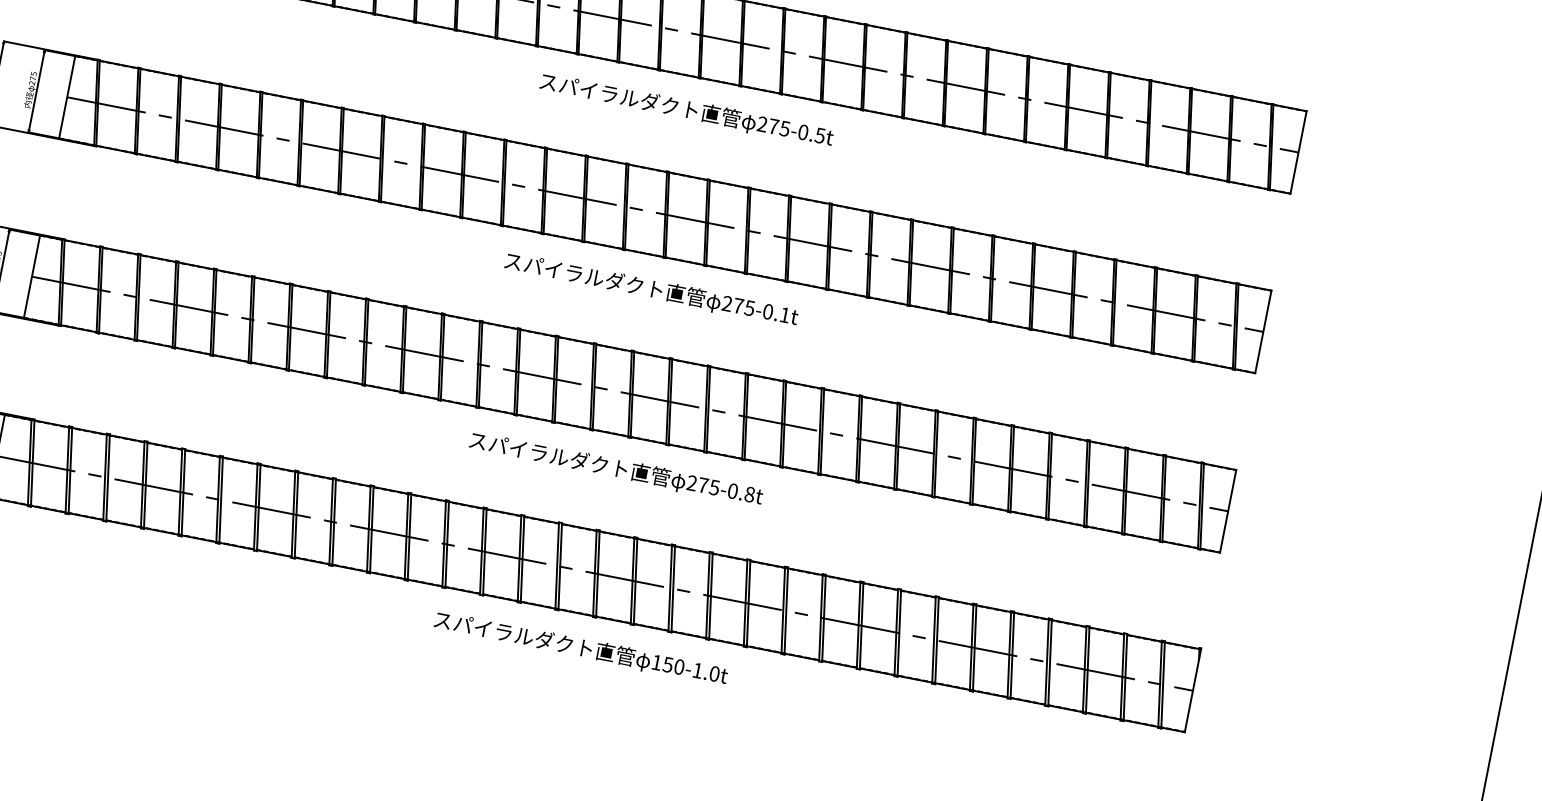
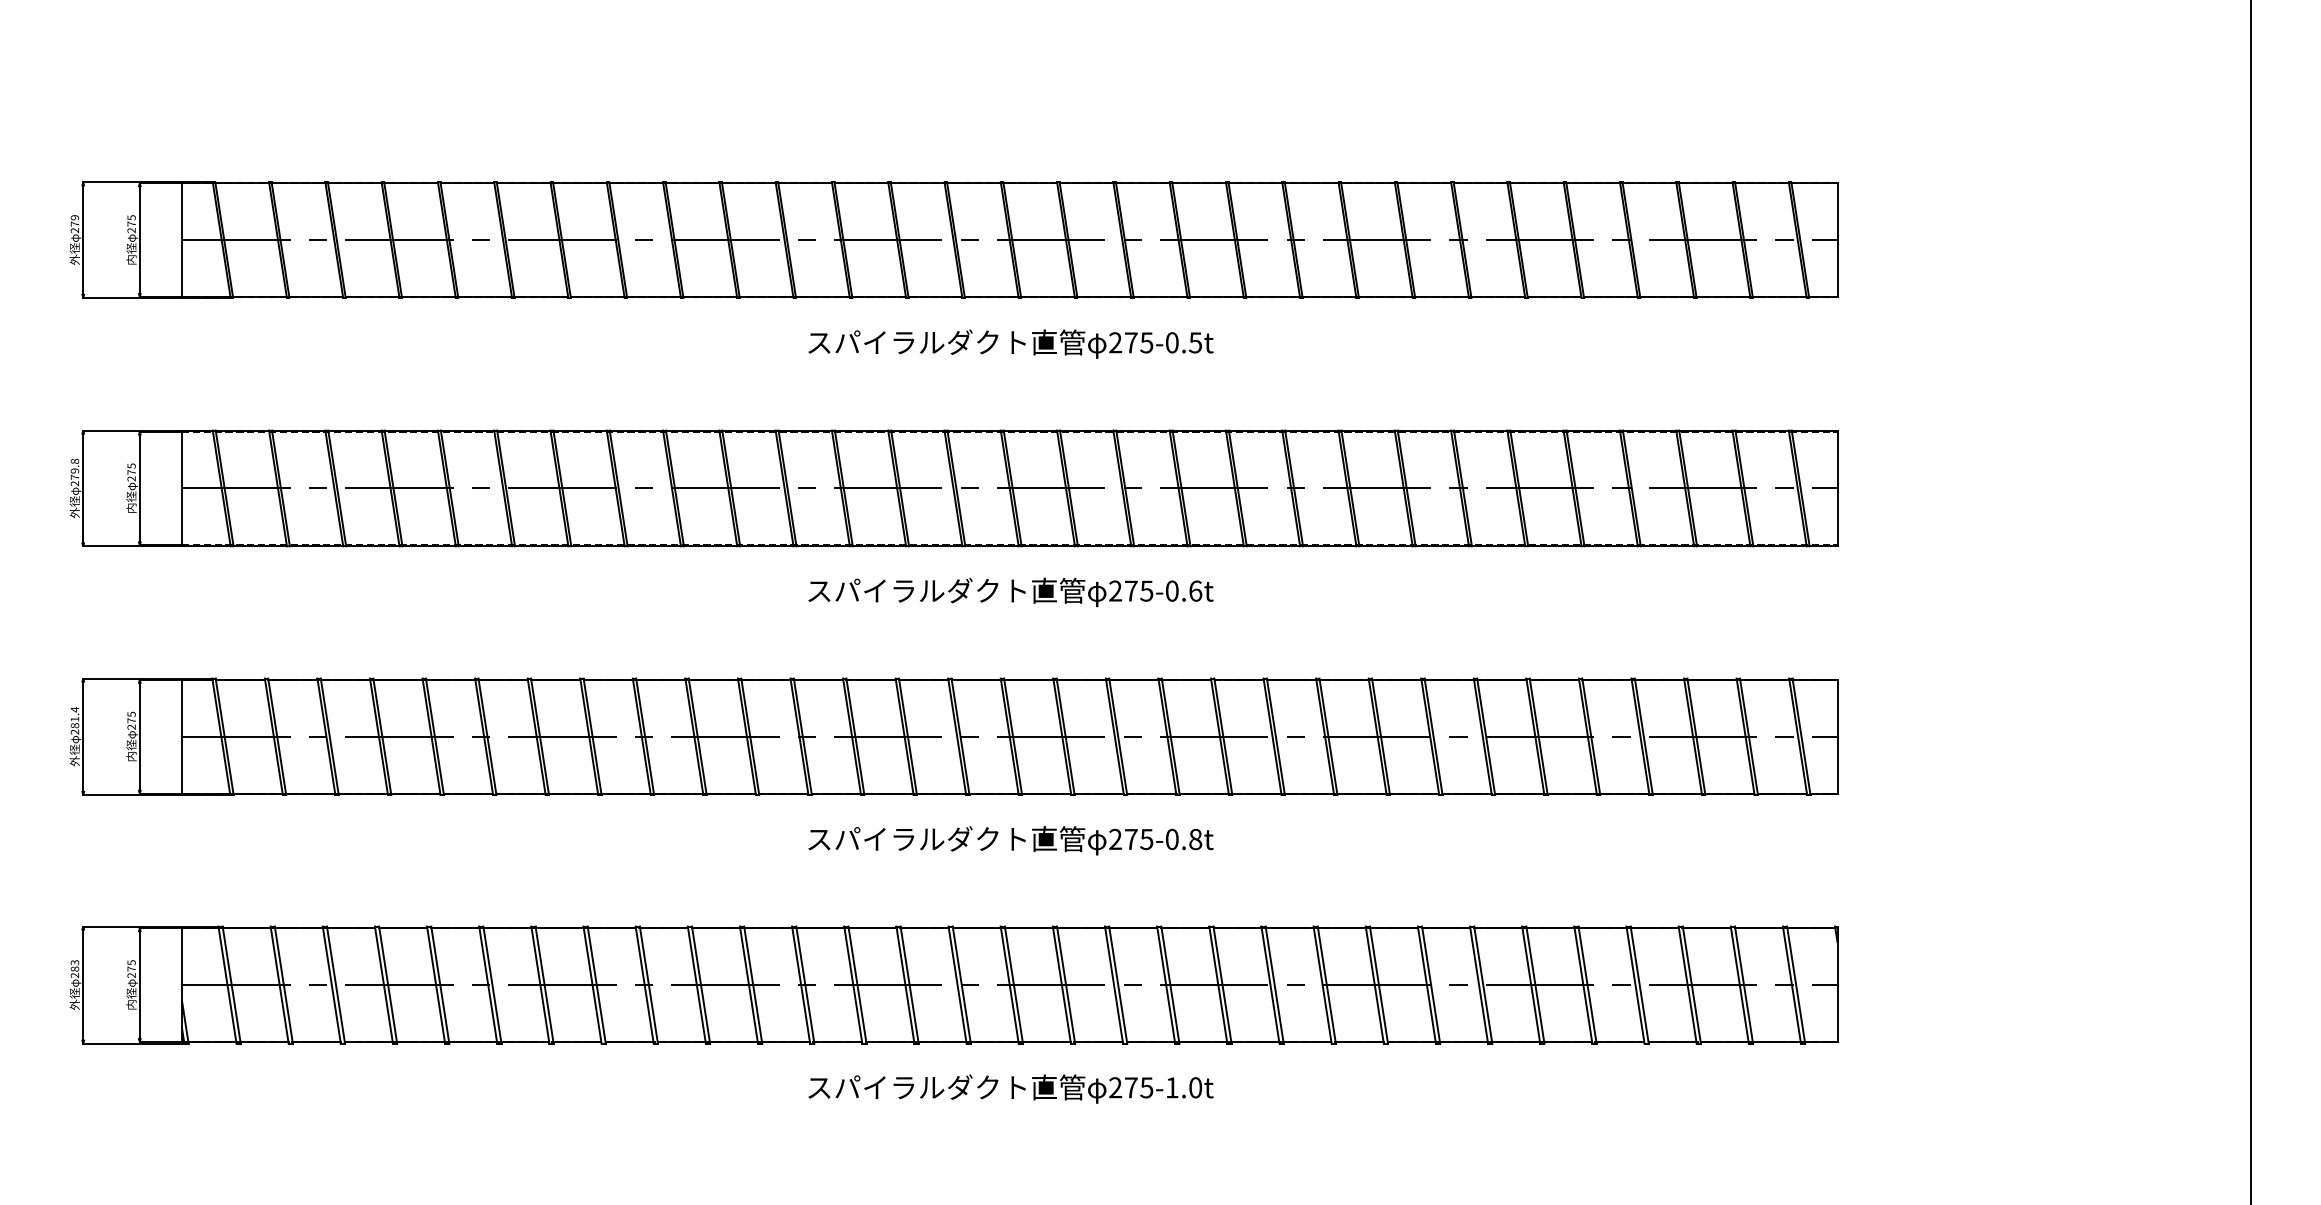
text: (785, 314) -> (1195, 590), 275-0.1t -> 275-0.6t
text: (668, 664) -> (1131, 1087), 150-1.0t -> 275-1.0t

